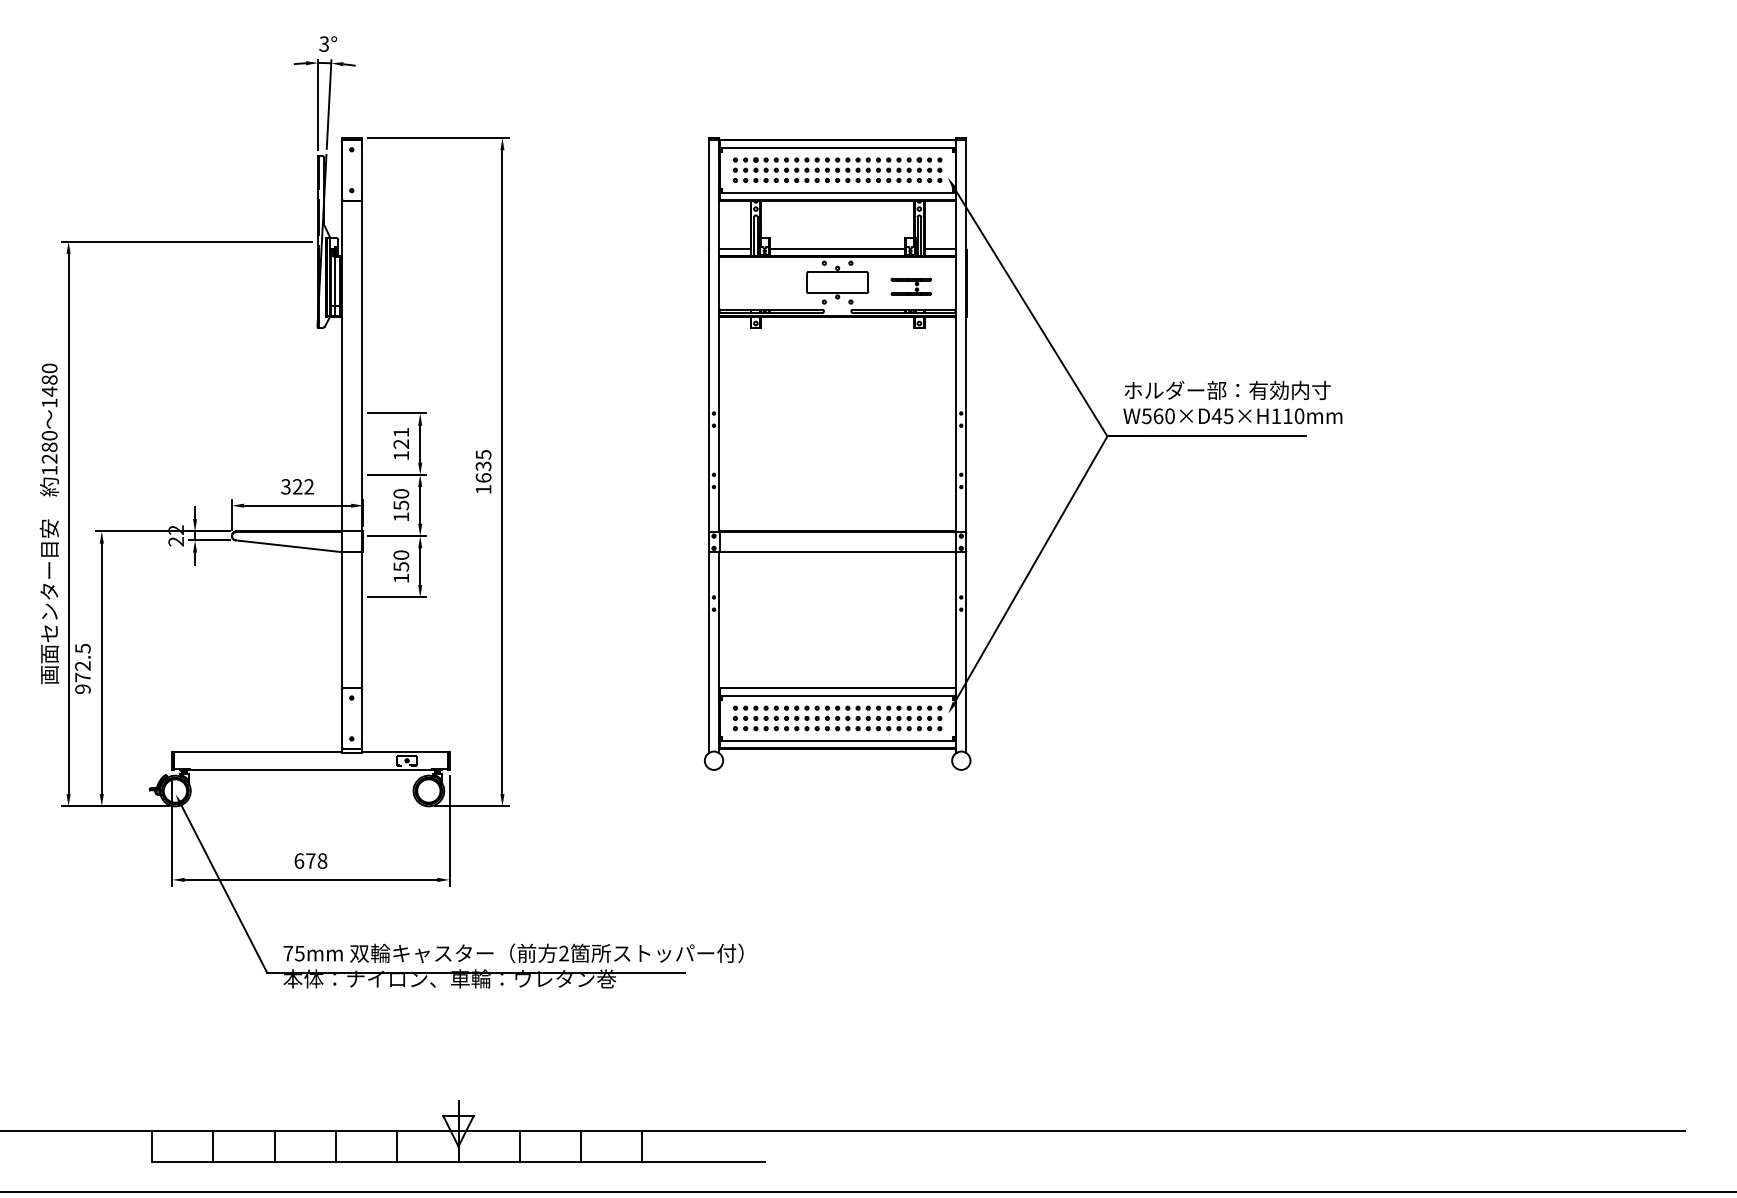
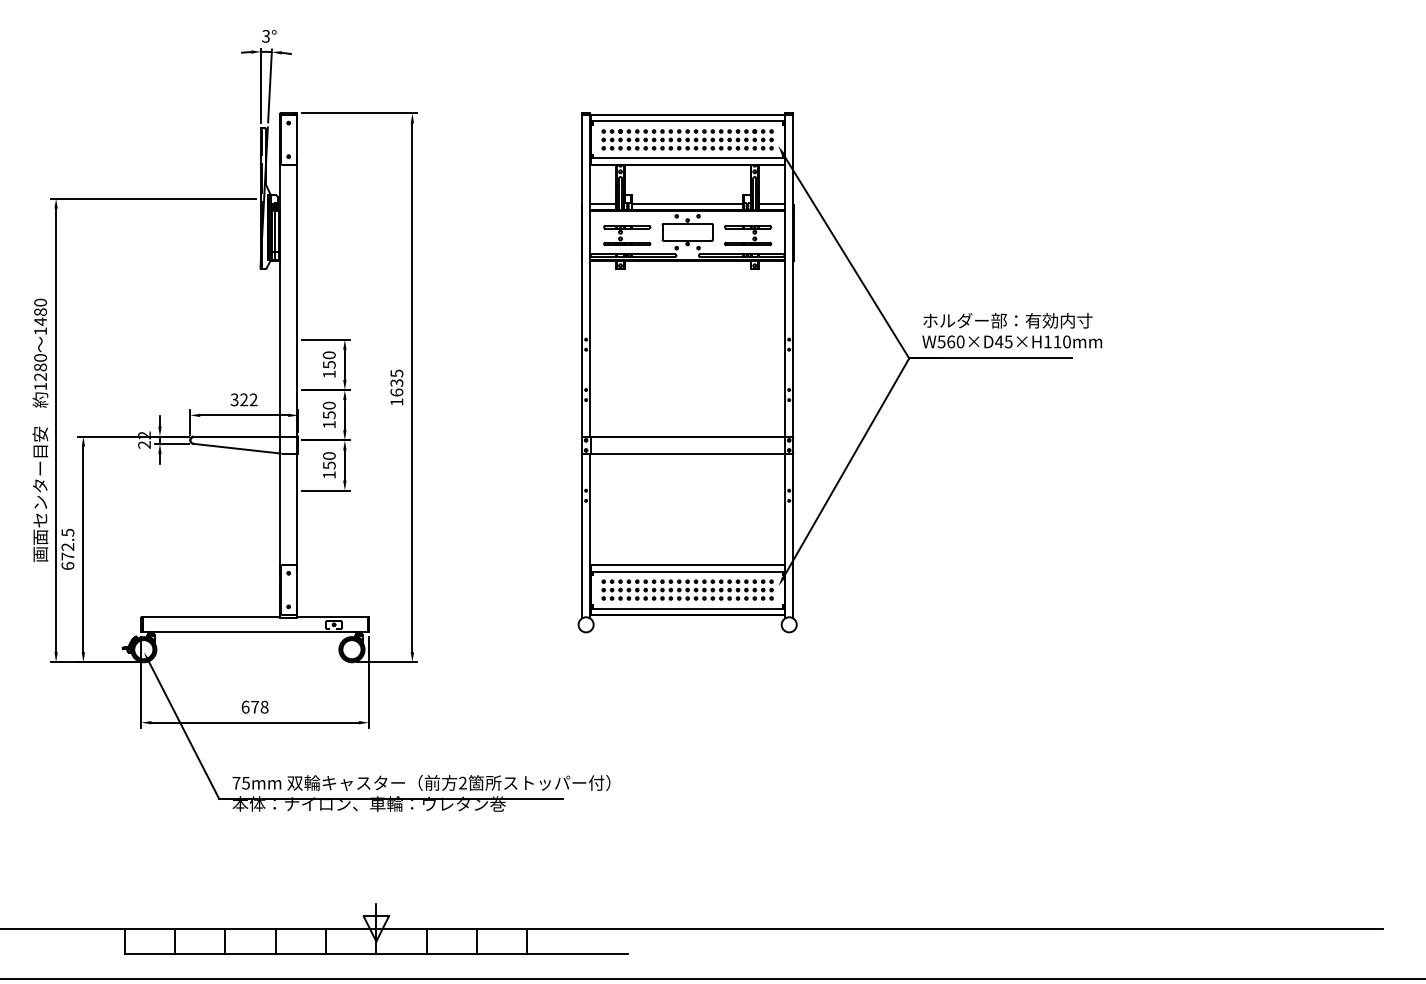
part: (758, 283) -> (622, 232), added
part: (911, 286) -> (748, 235), size x1.43
text: (401, 438) -> (329, 360), 121 -> 150
text: (82, 688) -> (67, 565), 972.5 -> 672.5

